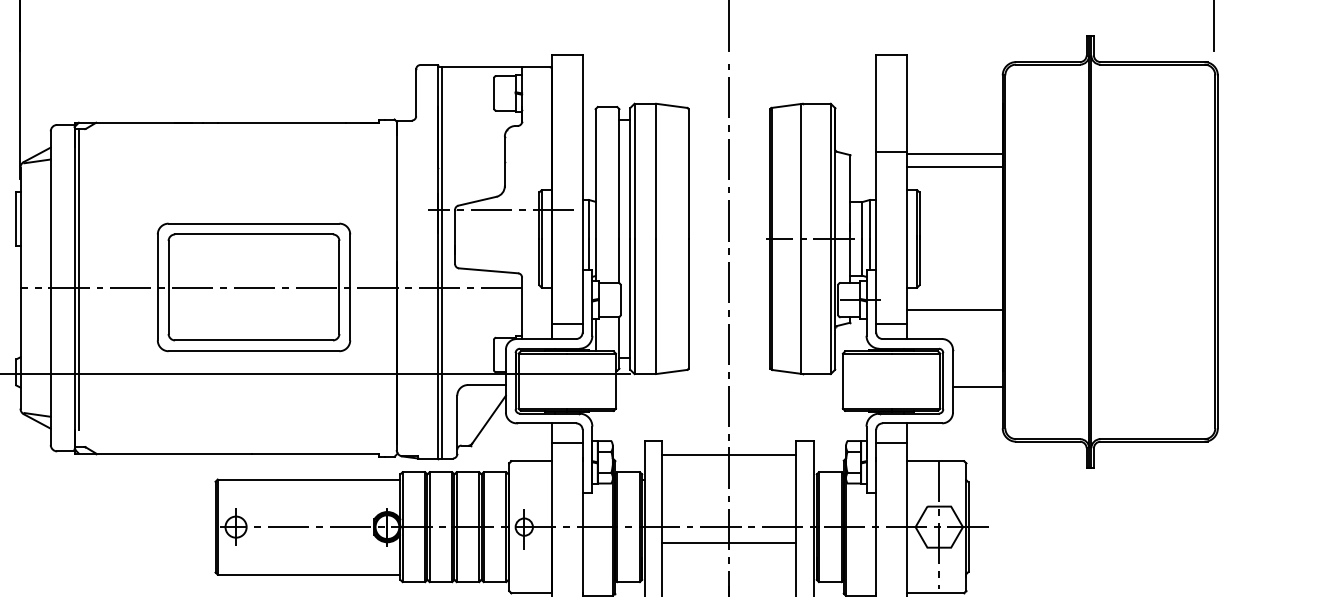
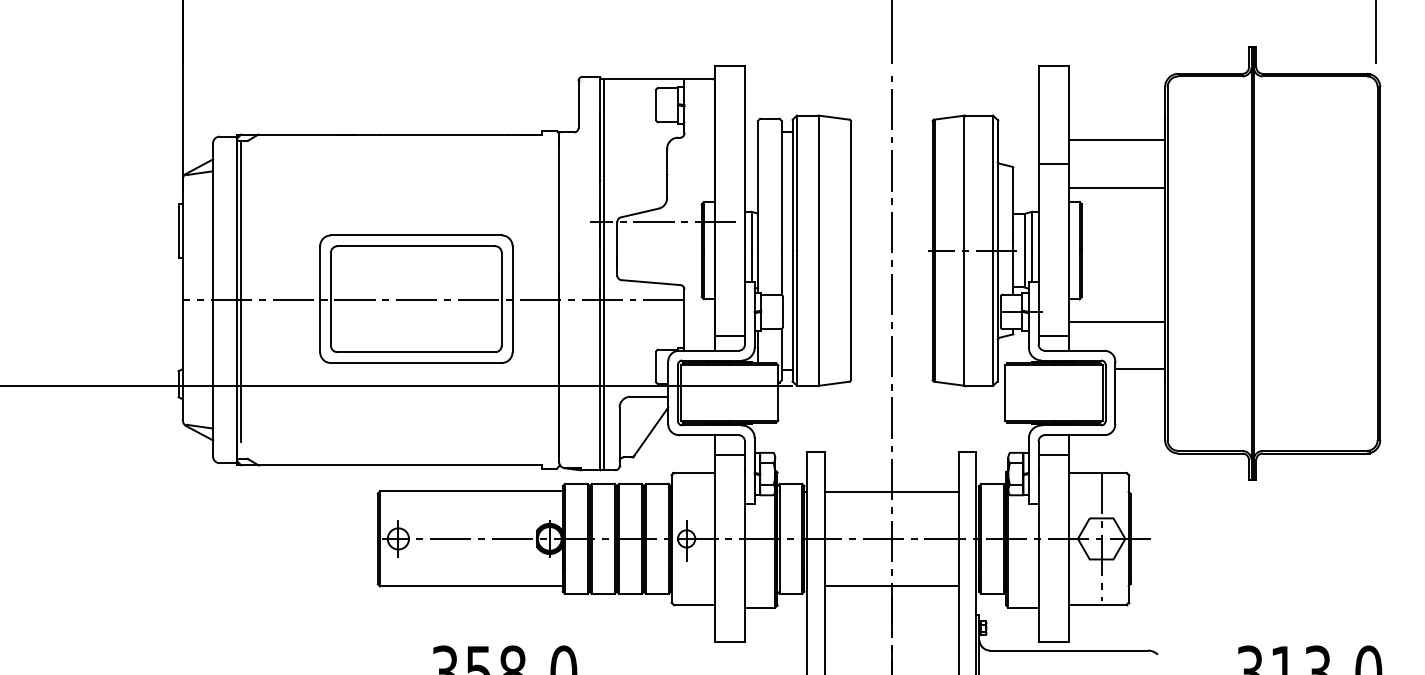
line: (954, 153) -> (1116, 187), moved
line: (954, 167) -> (1116, 140), moved
line: (978, 387) -> (1140, 369), moved
line: (729, 454) -> (891, 491), moved
line: (729, 542) -> (891, 585), moved

